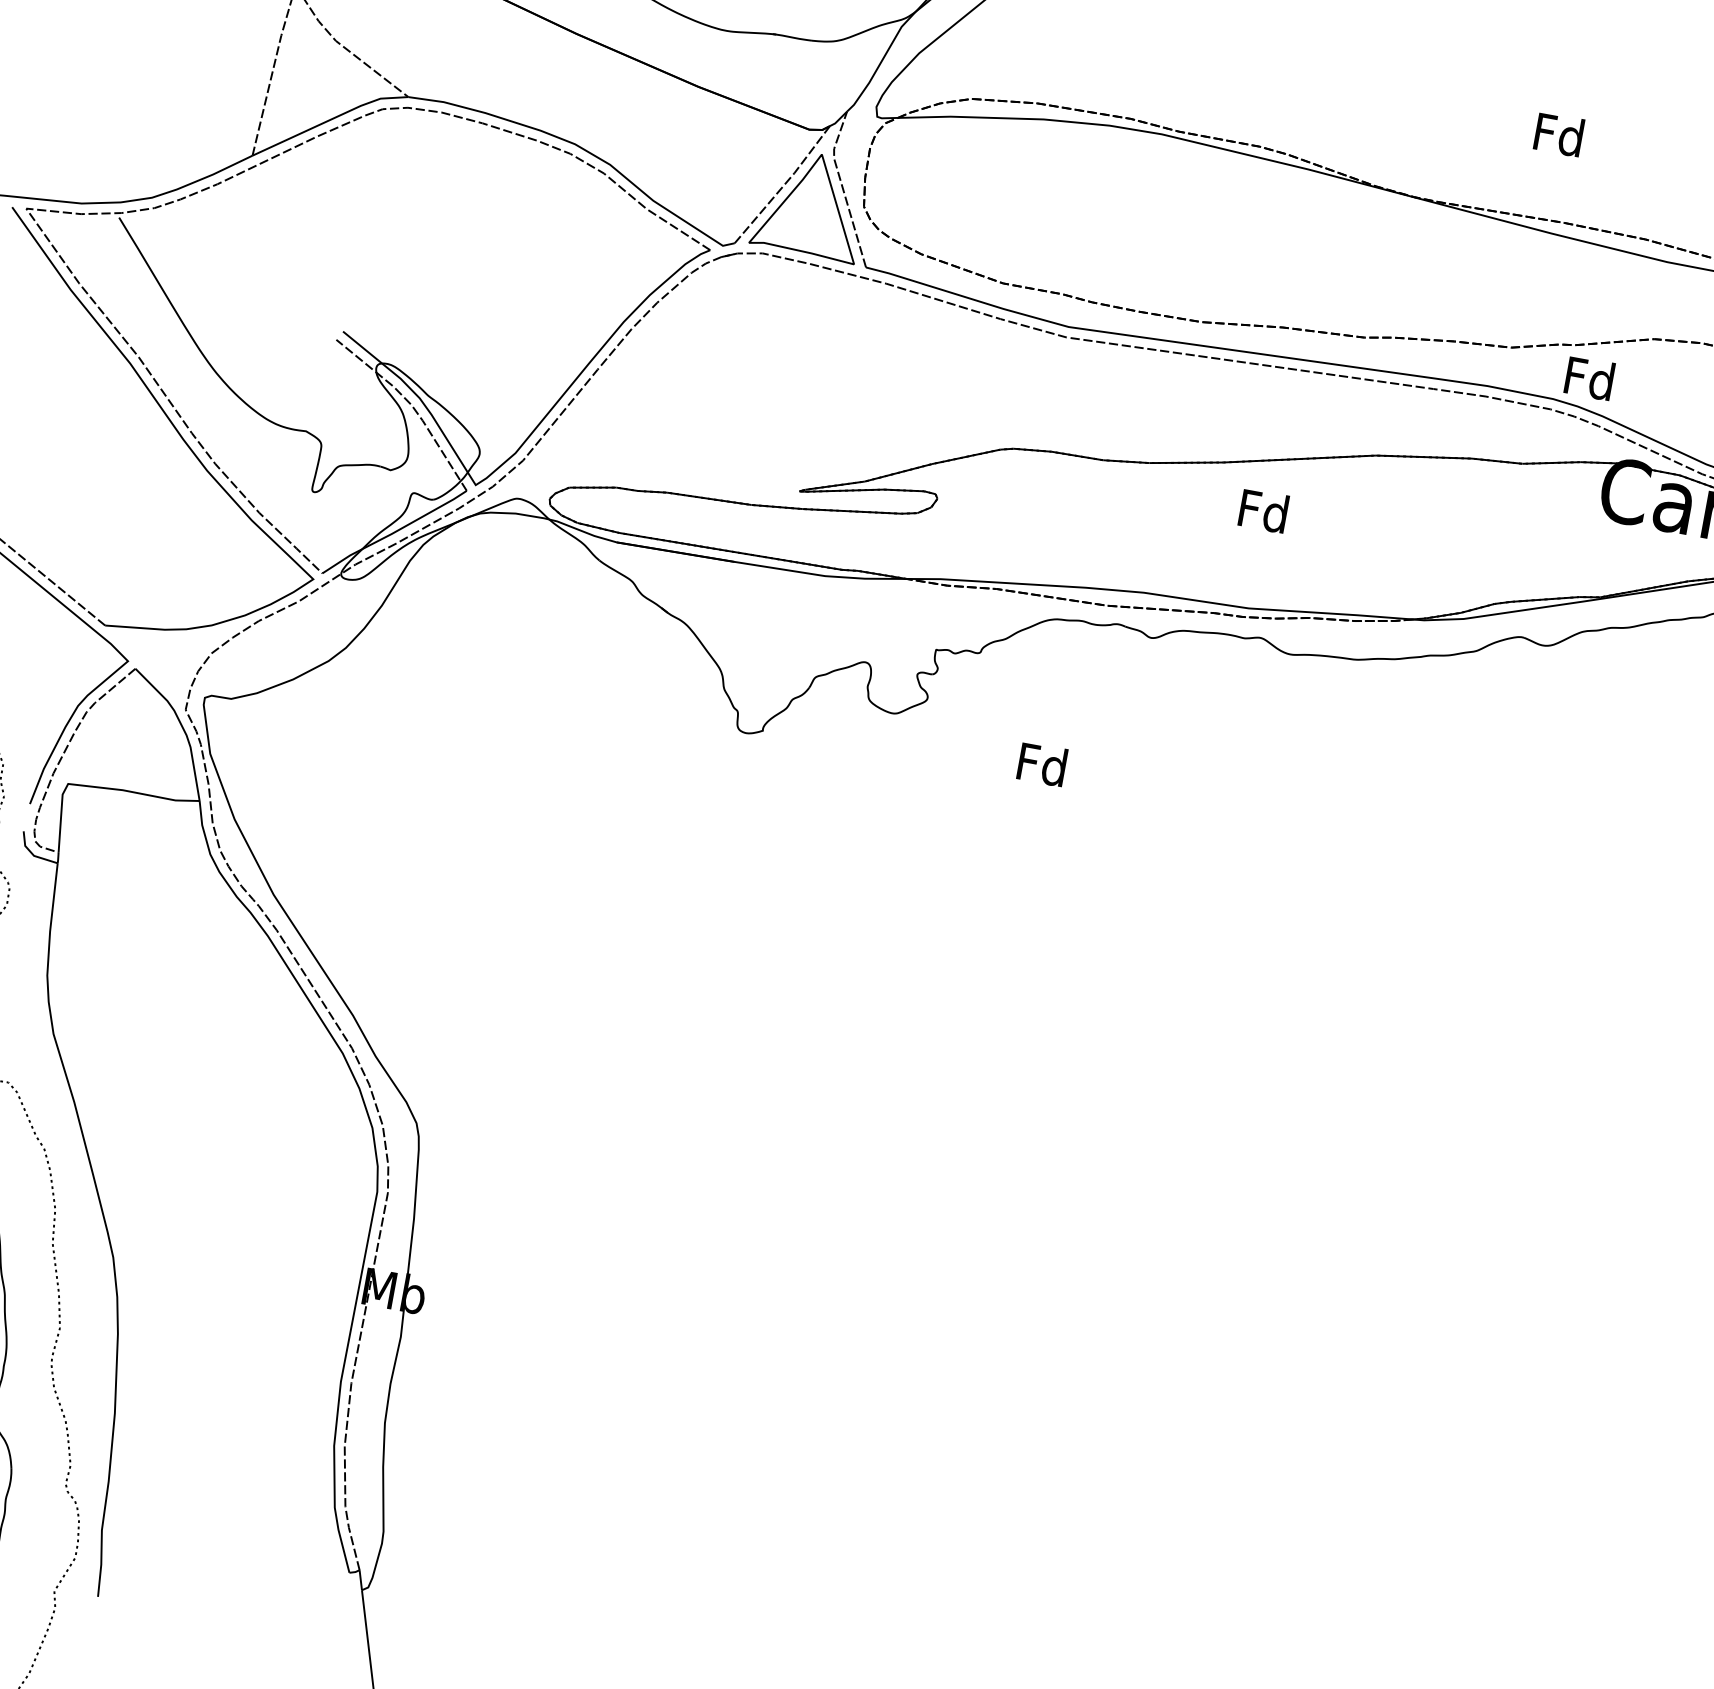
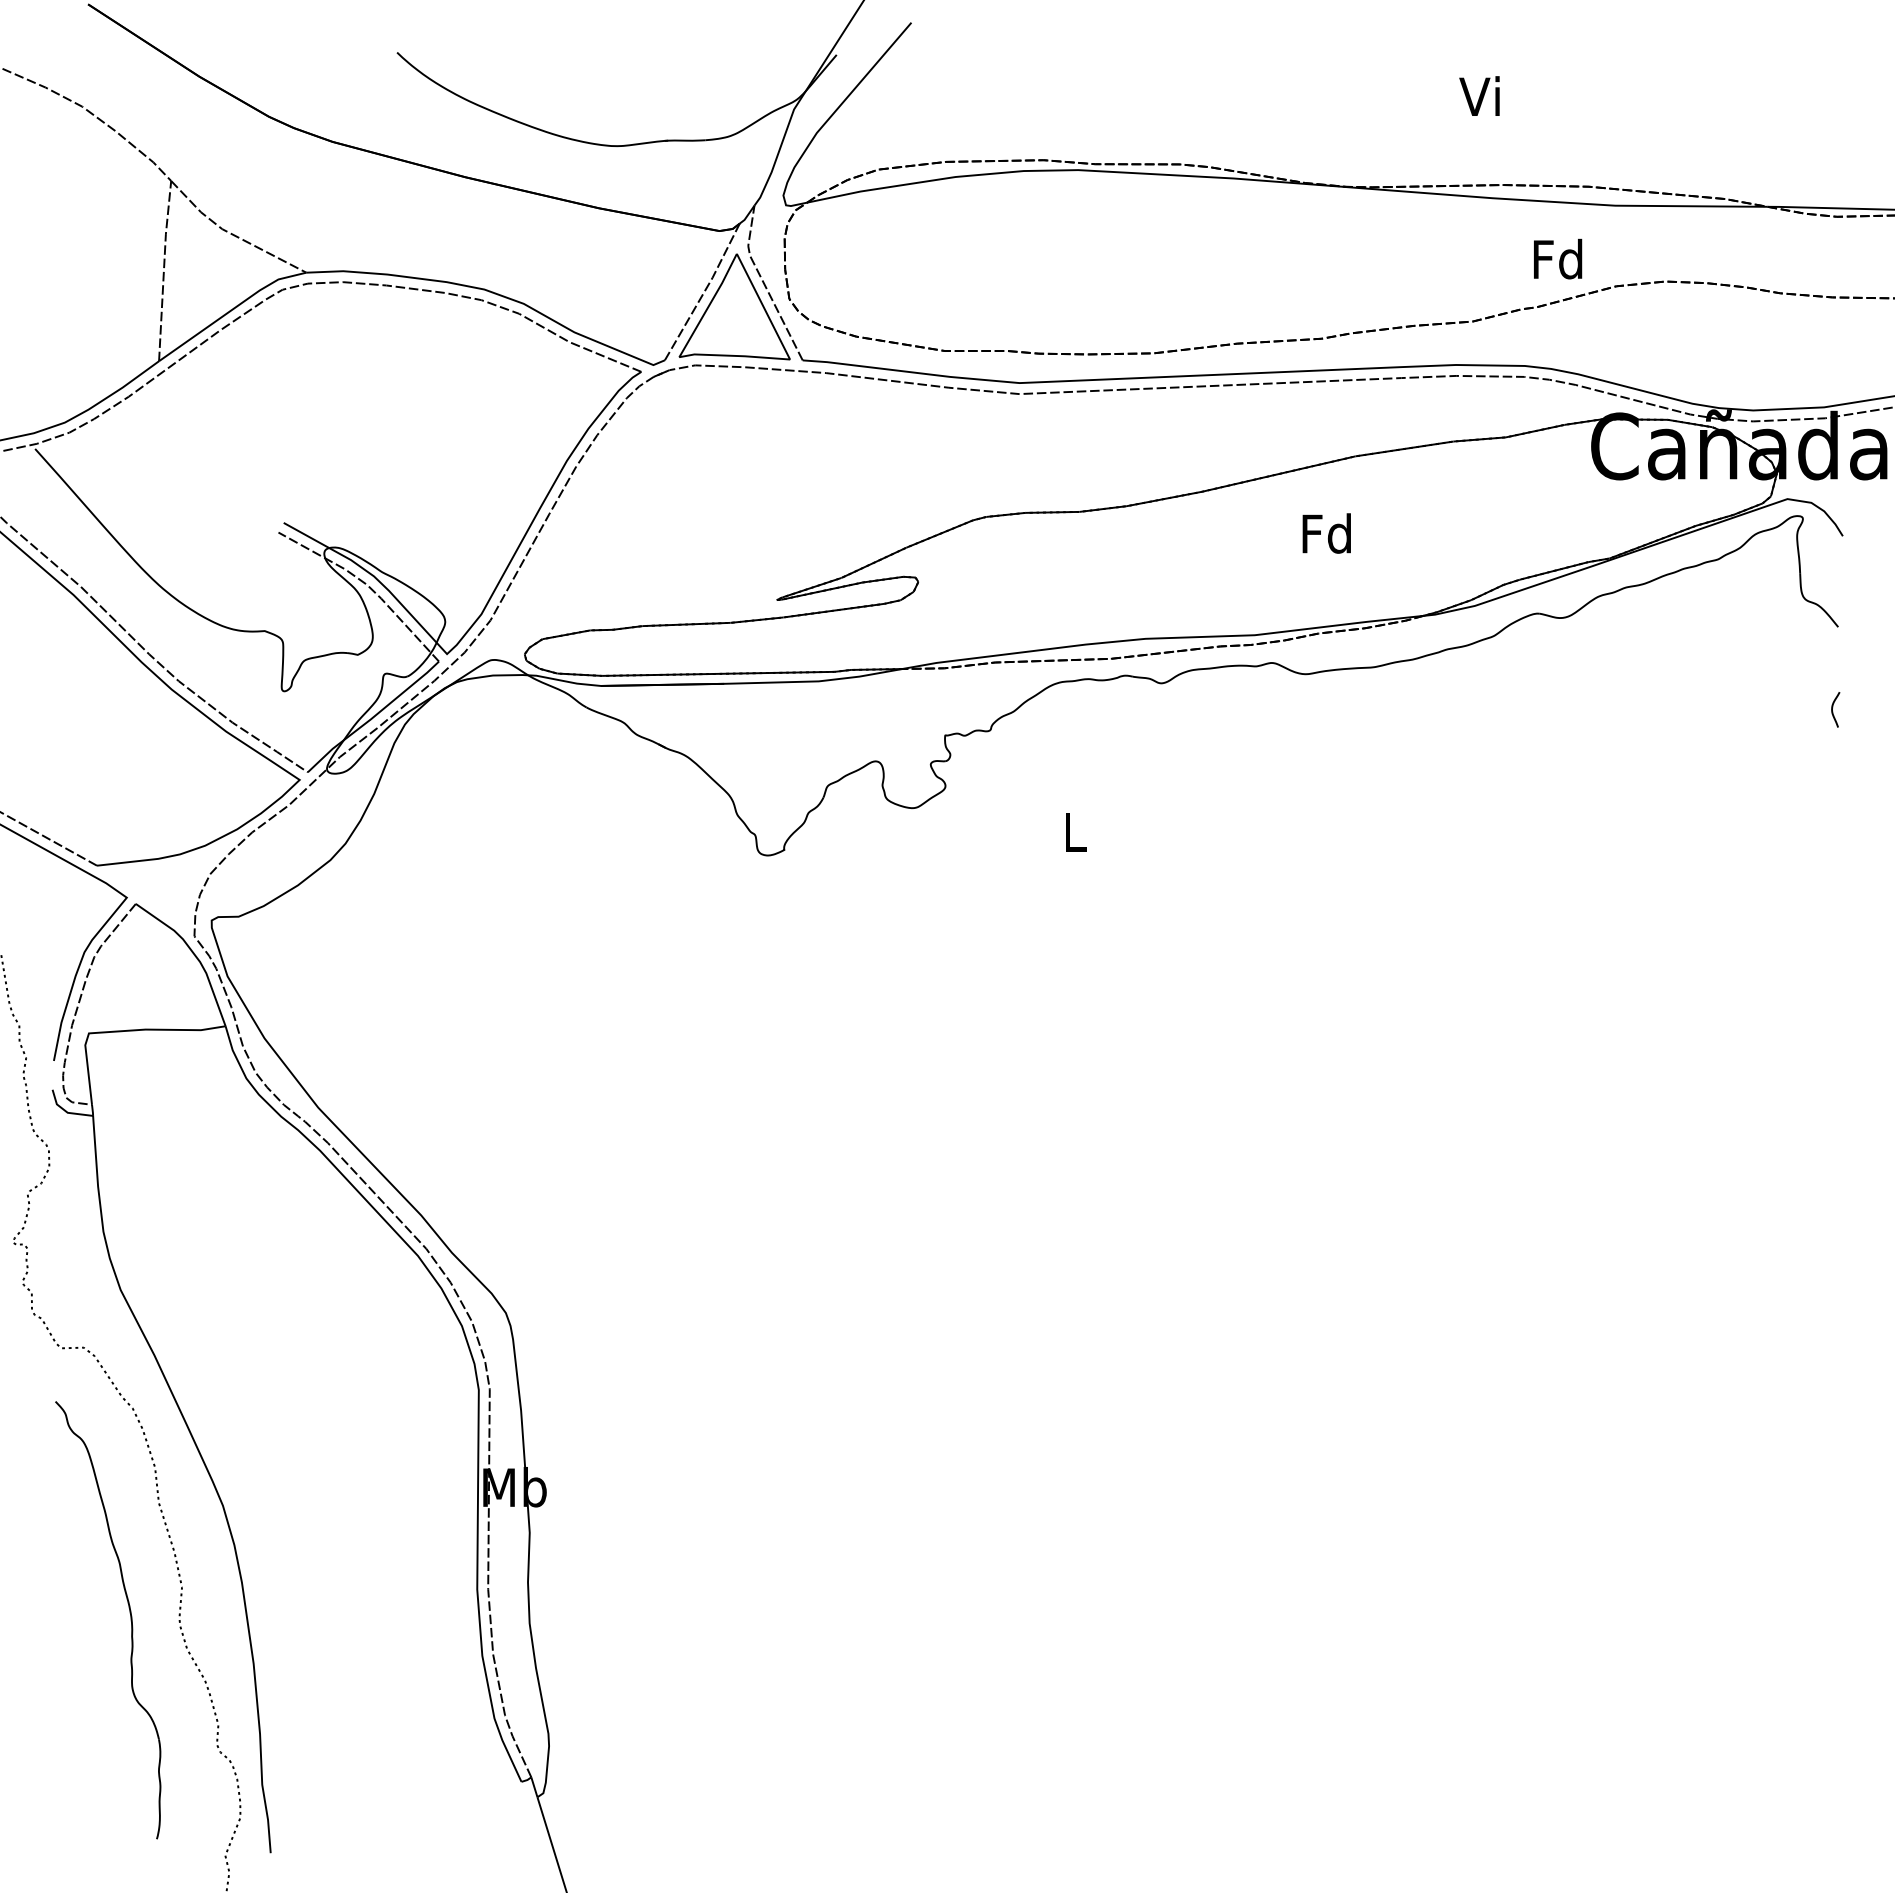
text: (1558, 134) -> (1481, 96), Fd -> Vi
text: (1590, 377) -> (1558, 258), moved
text: (1263, 510) -> (1326, 533), moved
text: (1042, 763) -> (1074, 831), Fd -> L

